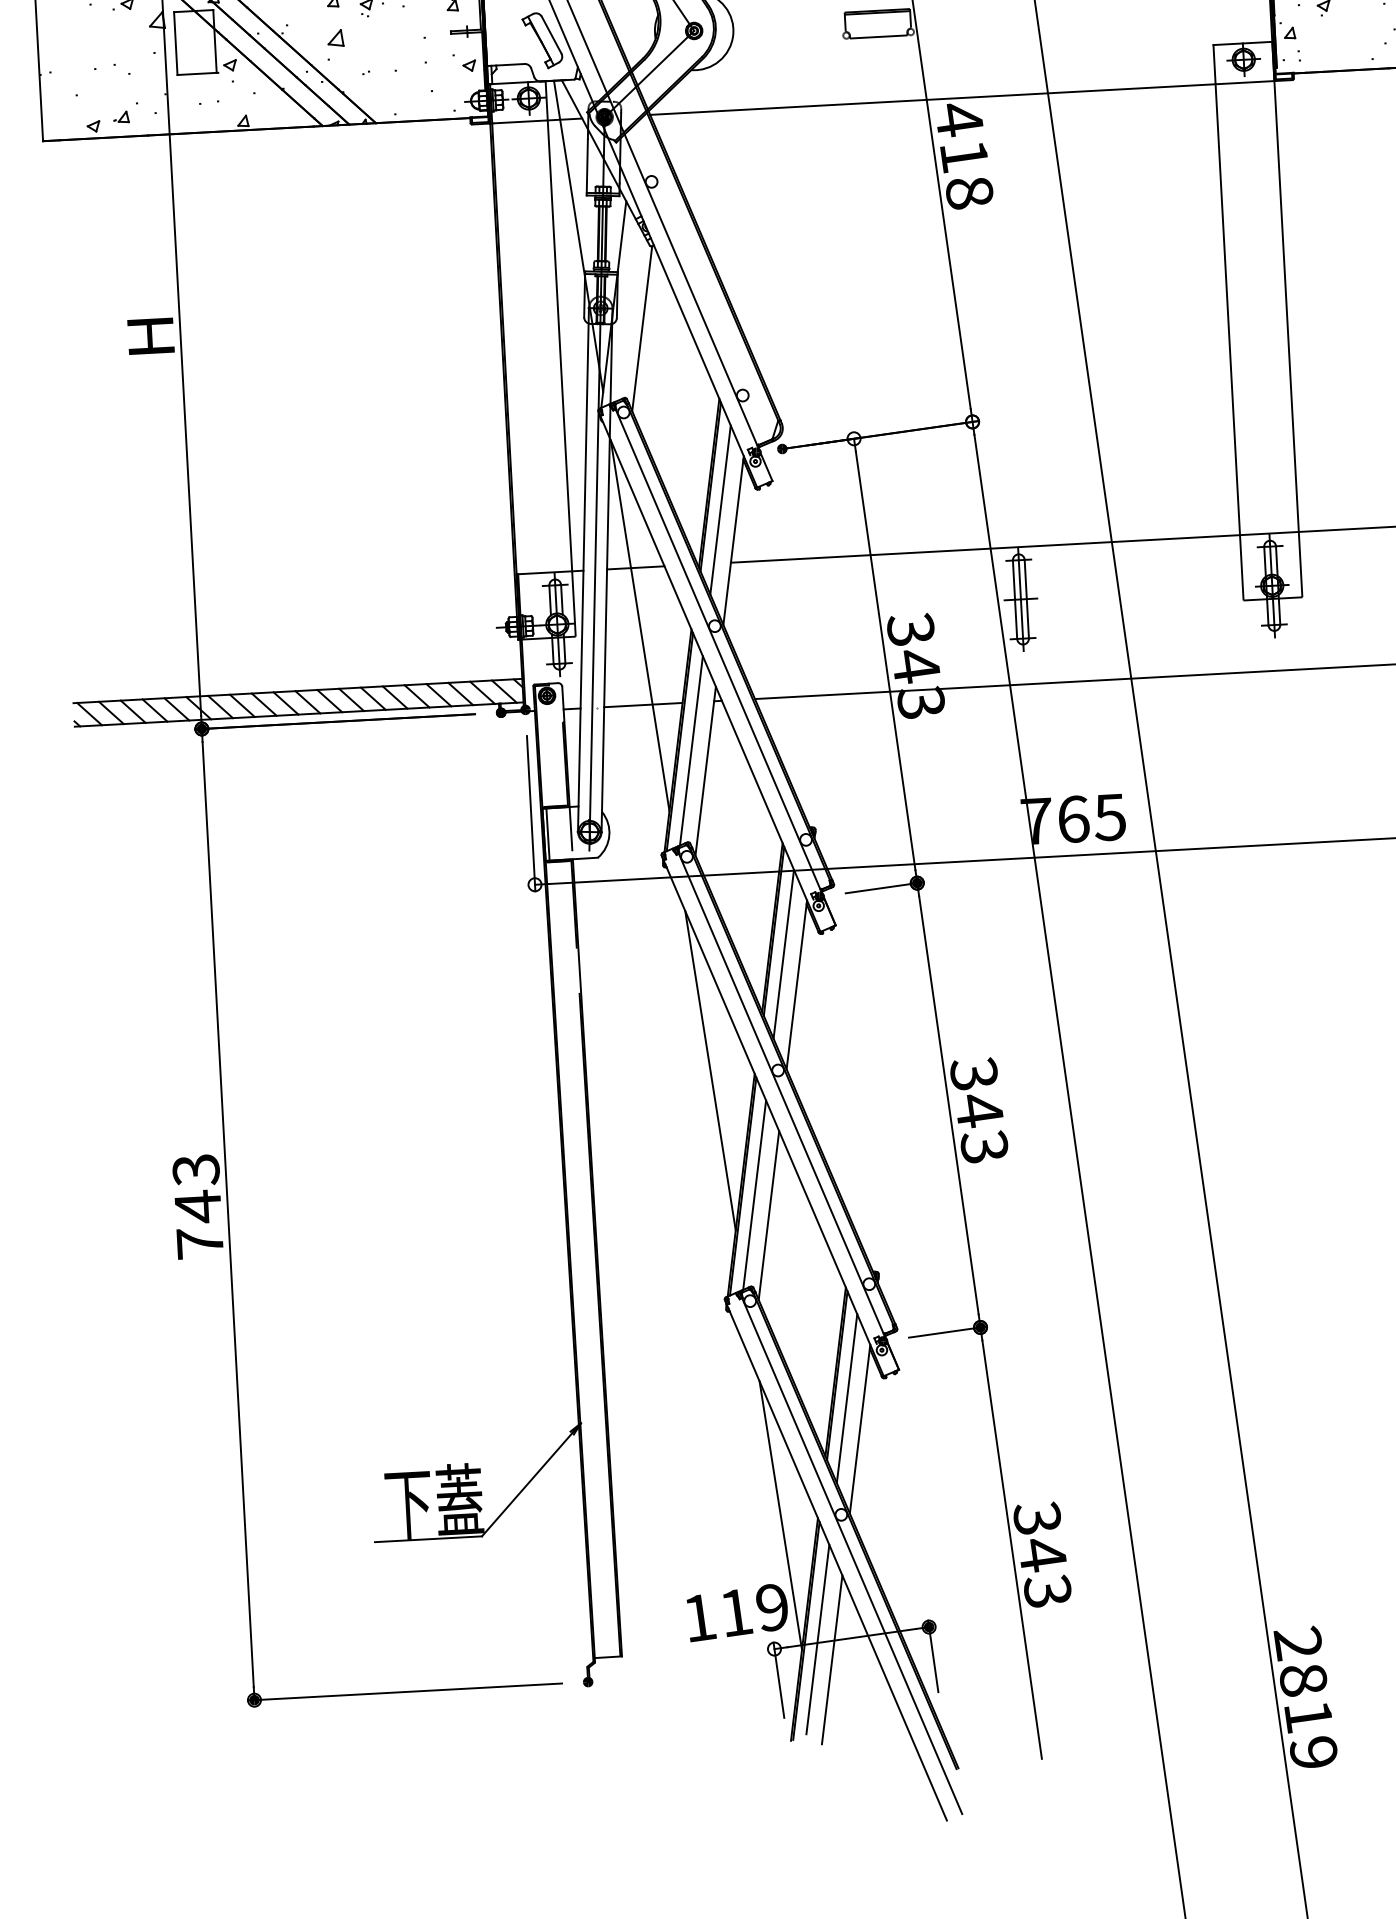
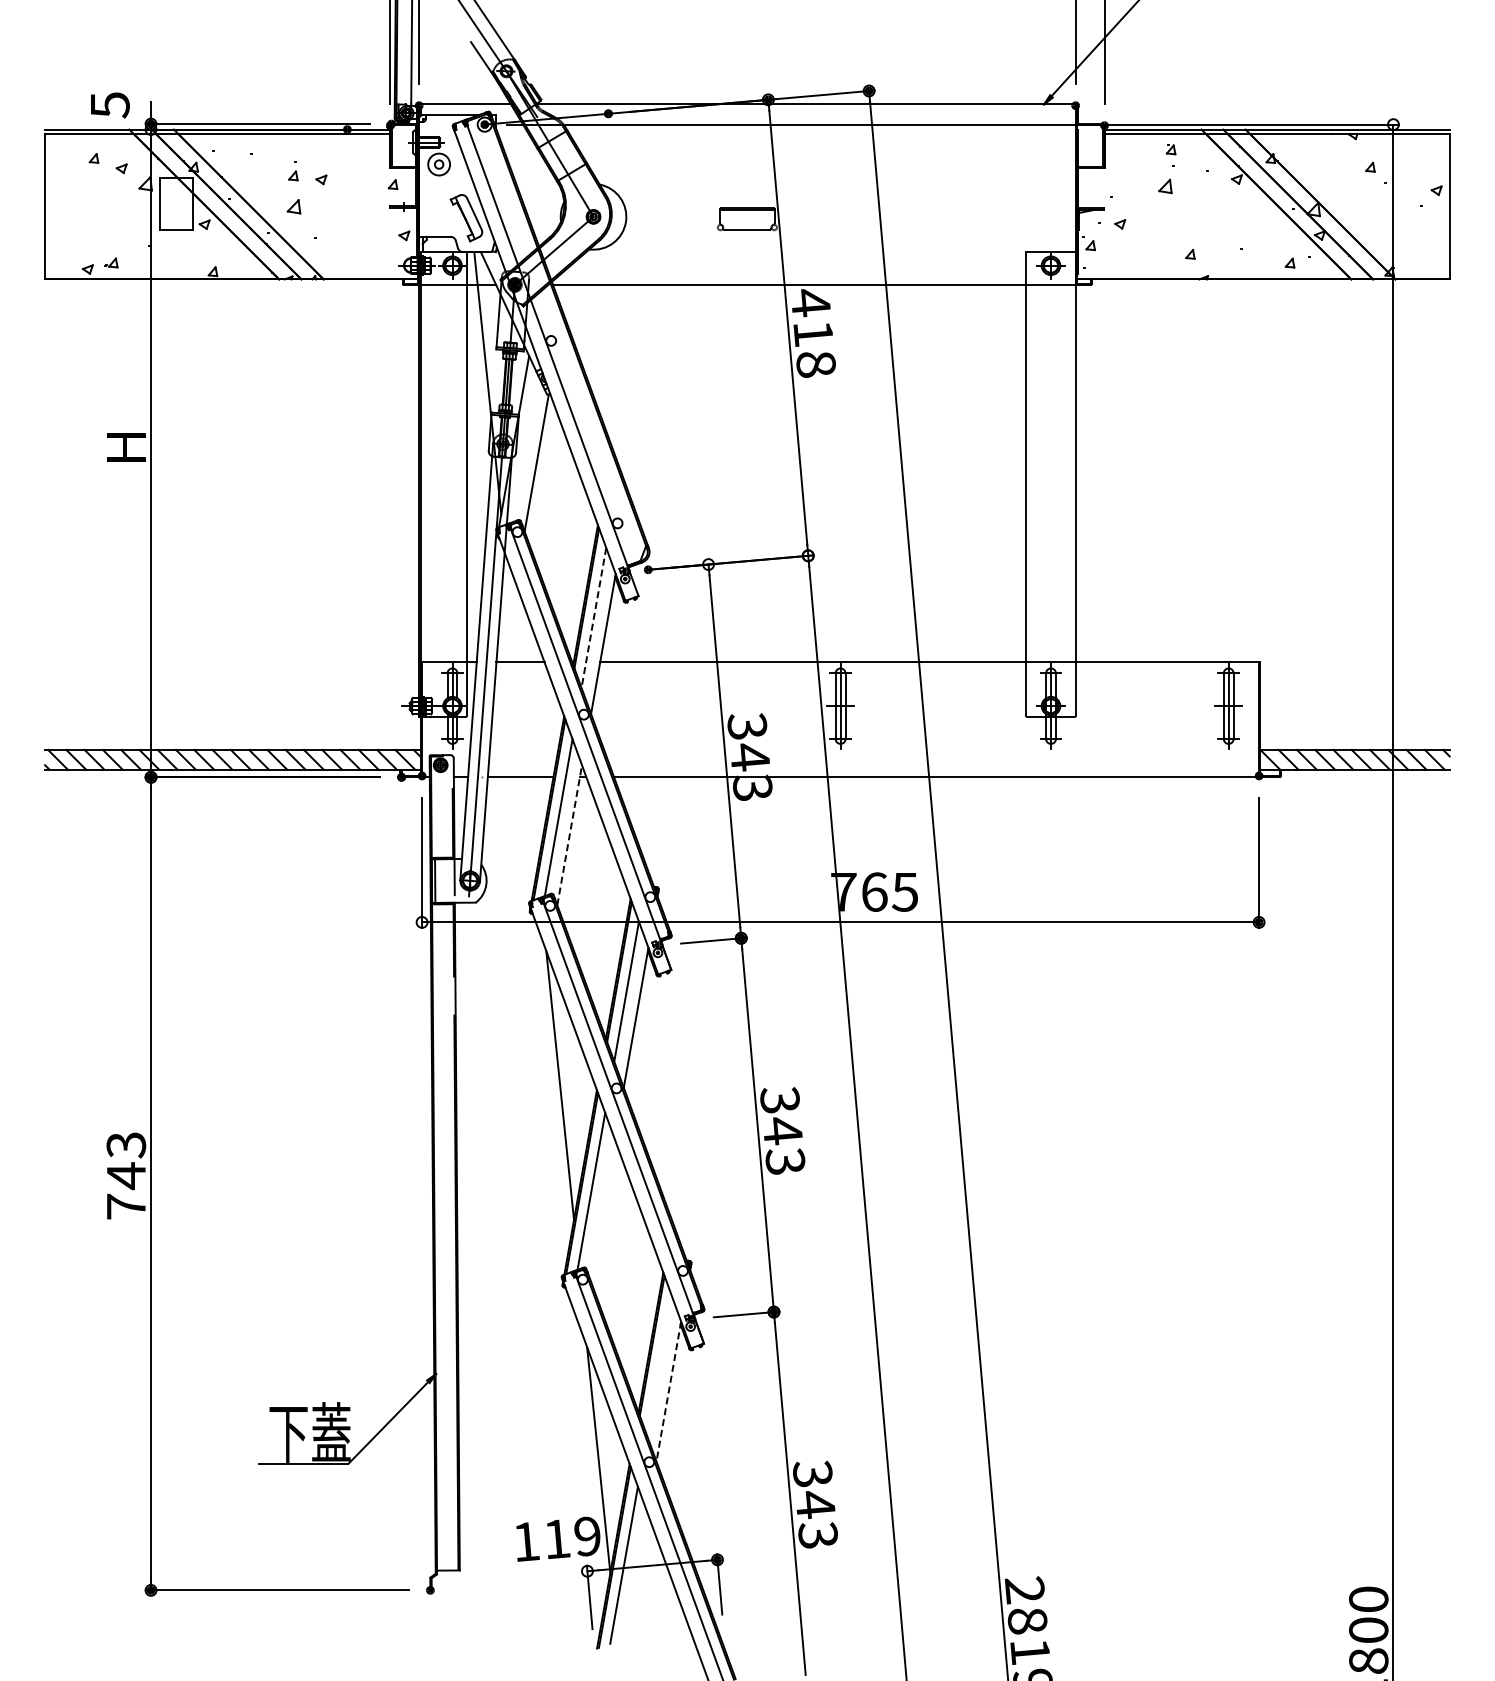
line: (720, 510) -> (593, 618), solid -> dashed
line: (640, 626) -> (521, 711), removed
line: (705, 770) -> (569, 834), solid -> dashed
line: (769, 1216) -> (602, 1209), removed
line: (846, 1398) -> (658, 1365), removed
line: (859, 1430) -> (668, 1392), solid -> dashed
line: (831, 1659) -> (634, 1582), removed

